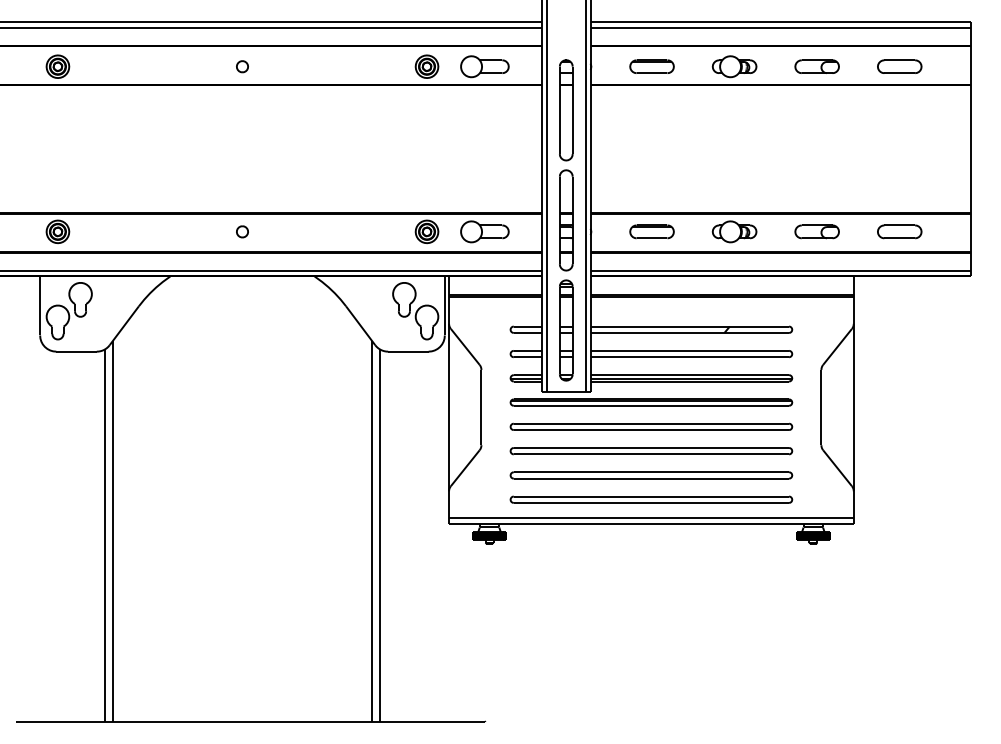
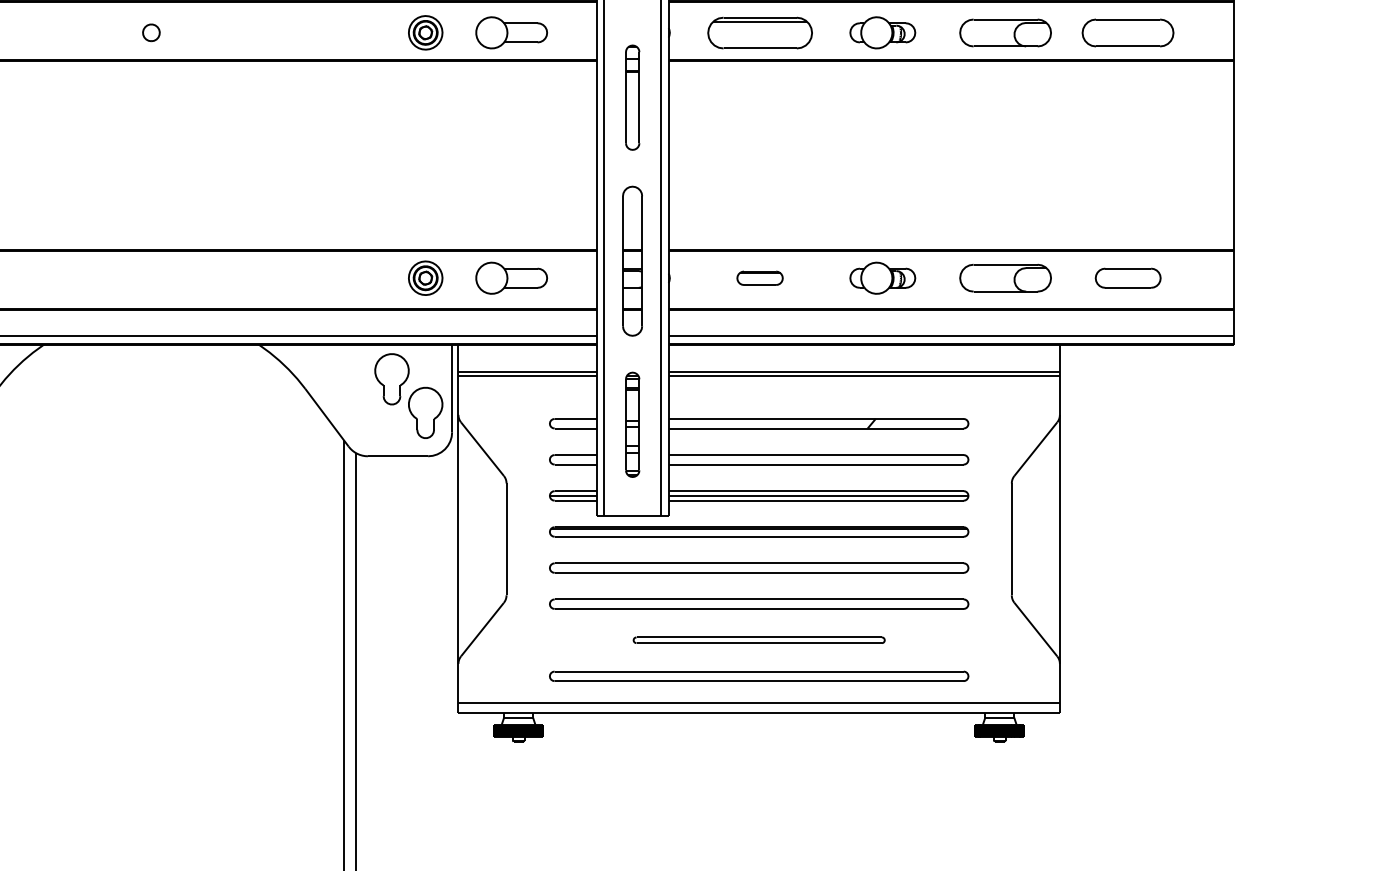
part: (651, 66) -> (759, 32), size x1.6
part: (816, 66) -> (1004, 32), size x1.4
part: (899, 66) -> (1127, 32), size x1.4
part: (566, 110) -> (632, 97), size x0.7
part: (242, 231) -> (151, 277), removed
part: (651, 231) -> (759, 277), size x0.7
part: (816, 231) -> (1004, 277), size x1.4
part: (566, 330) -> (632, 424), size x0.7
part: (651, 475) -> (759, 640), size x0.6

